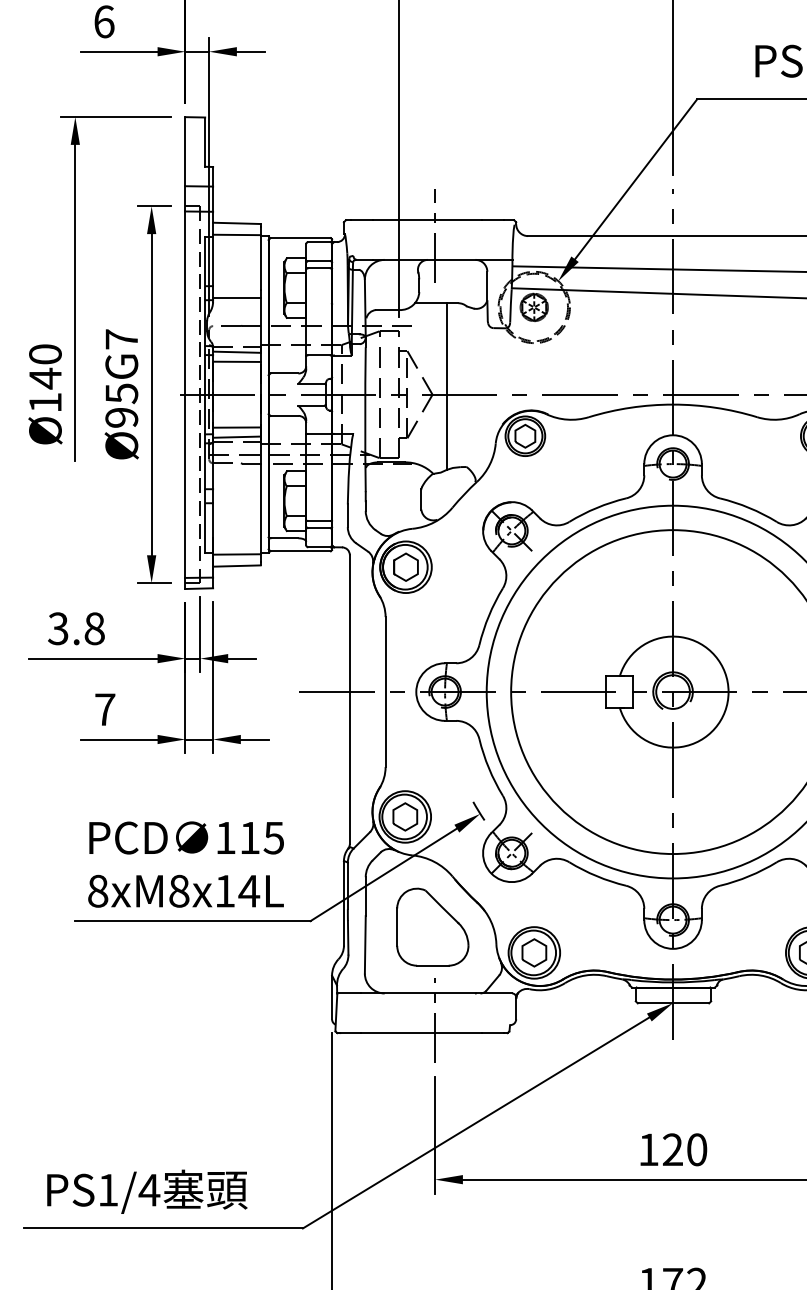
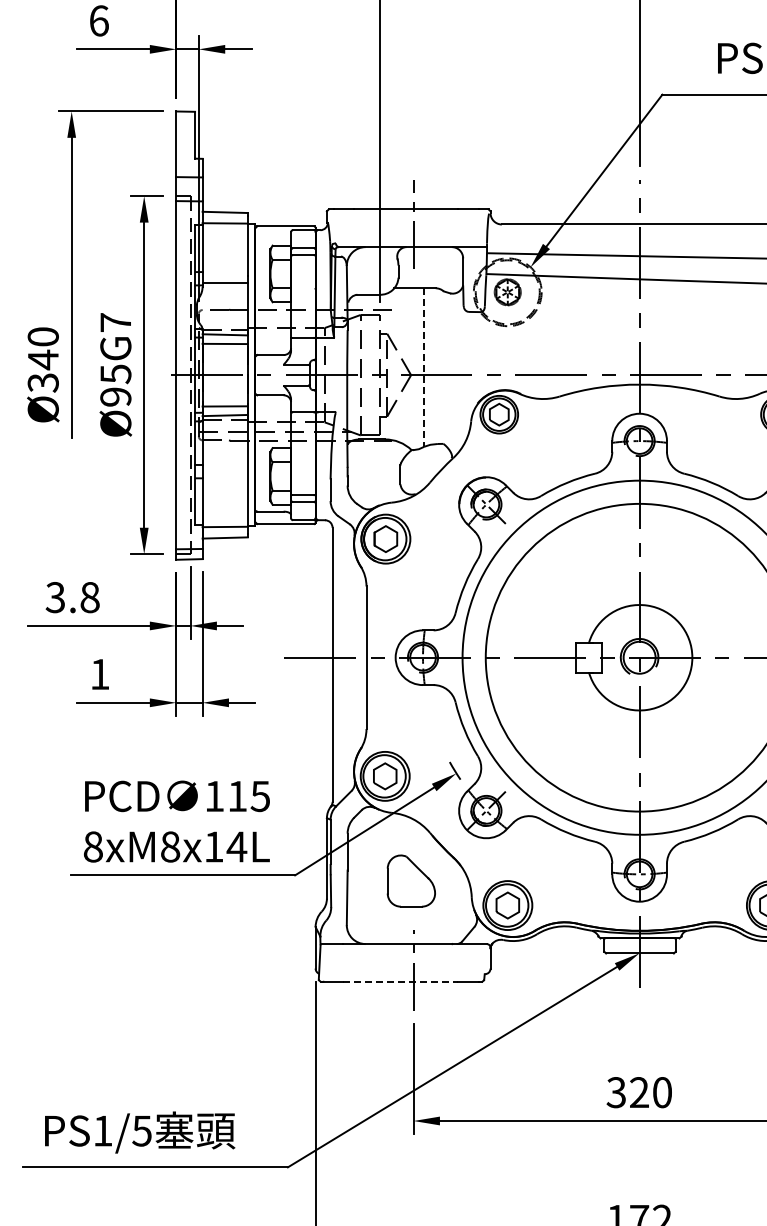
line: (446, 387) -> (424, 368), solid -> dashed
text: (44, 402) -> (42, 382), Ø140 -> Ø340
text: (104, 709) -> (99, 674), 7 -> 1
part: (432, 926) -> (411, 880), size x0.7
line: (422, 1032) -> (401, 981), solid -> dashed
text: (647, 1149) -> (615, 1092), 120 -> 320
text: (148, 1190) -> (141, 1131), PS1/4 -> PS1/5

